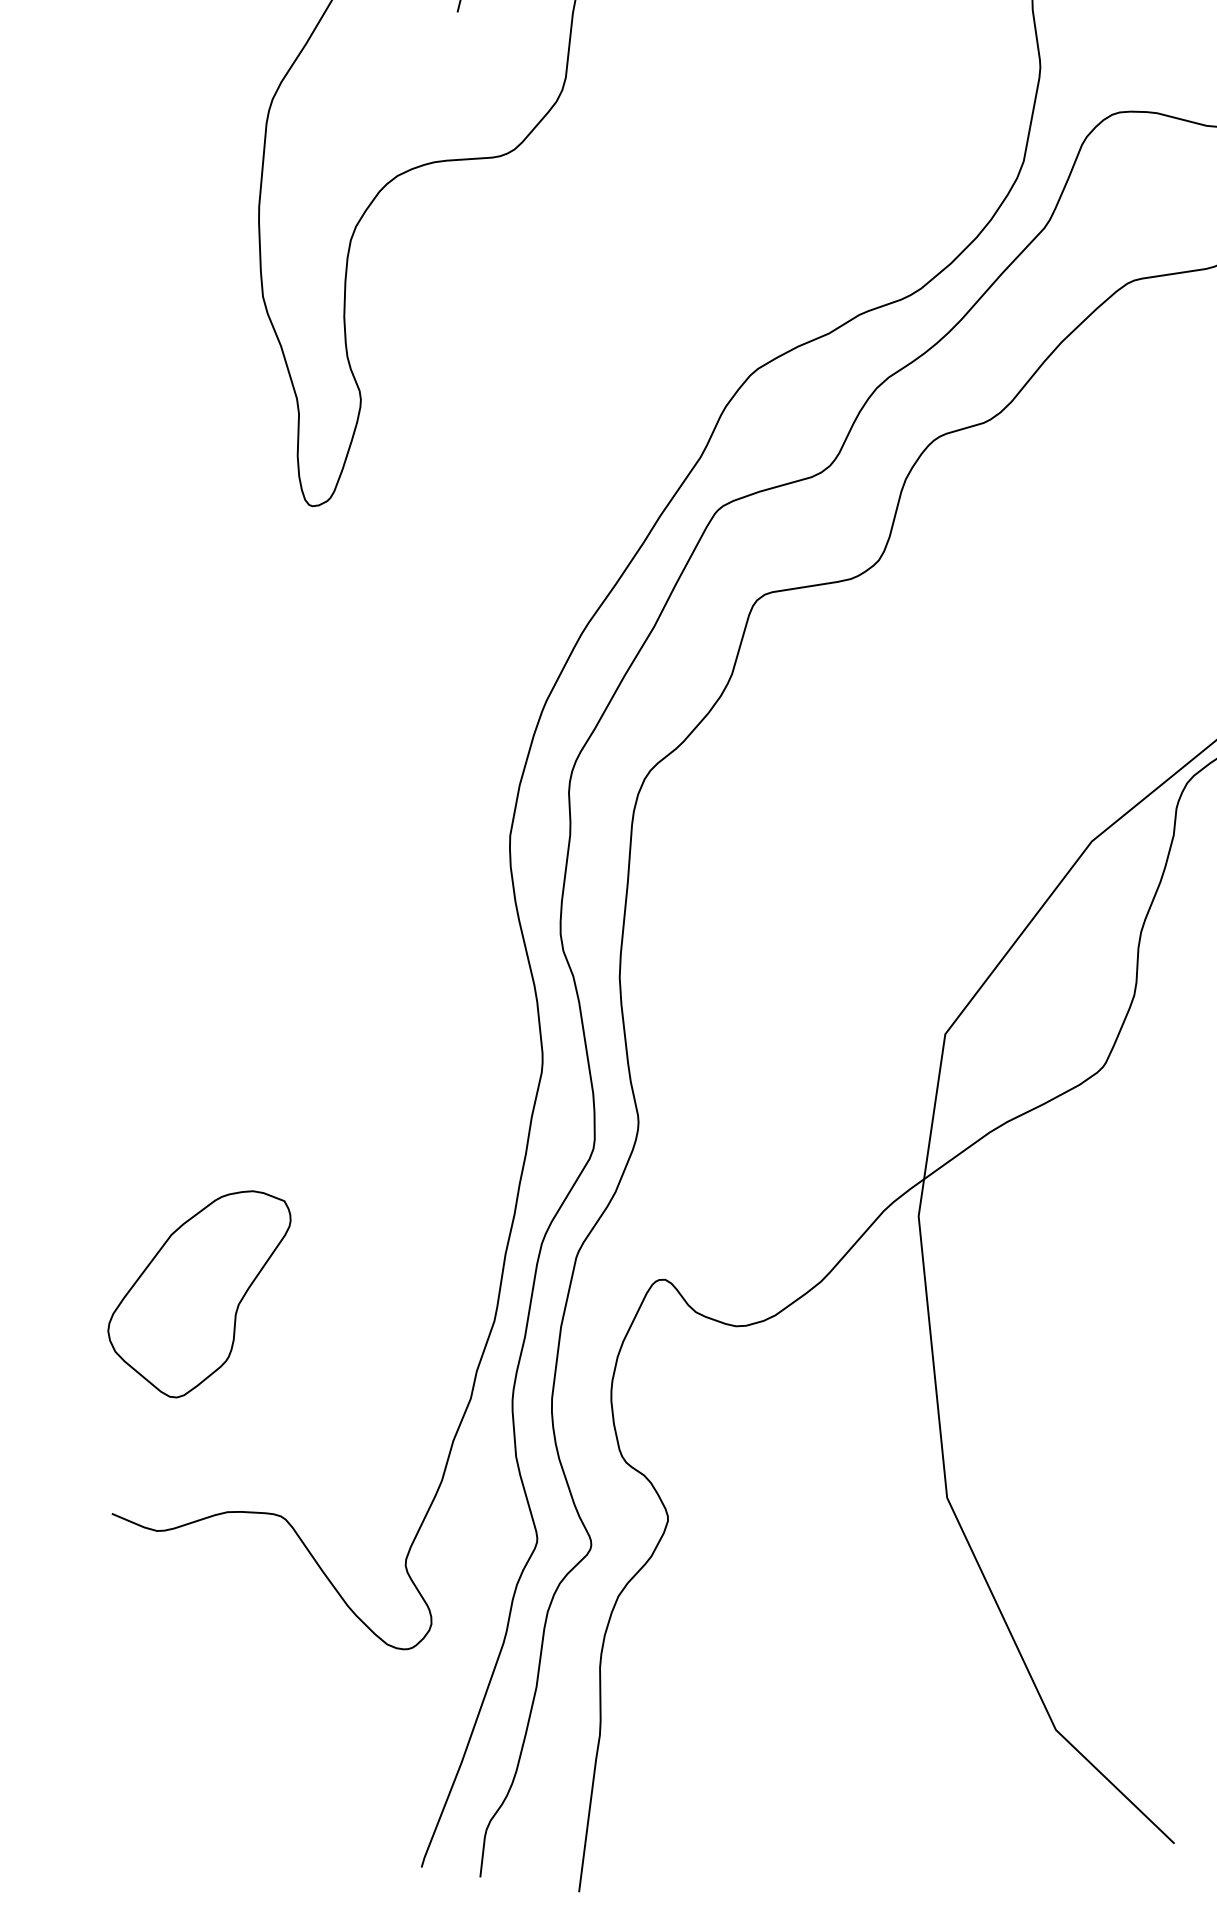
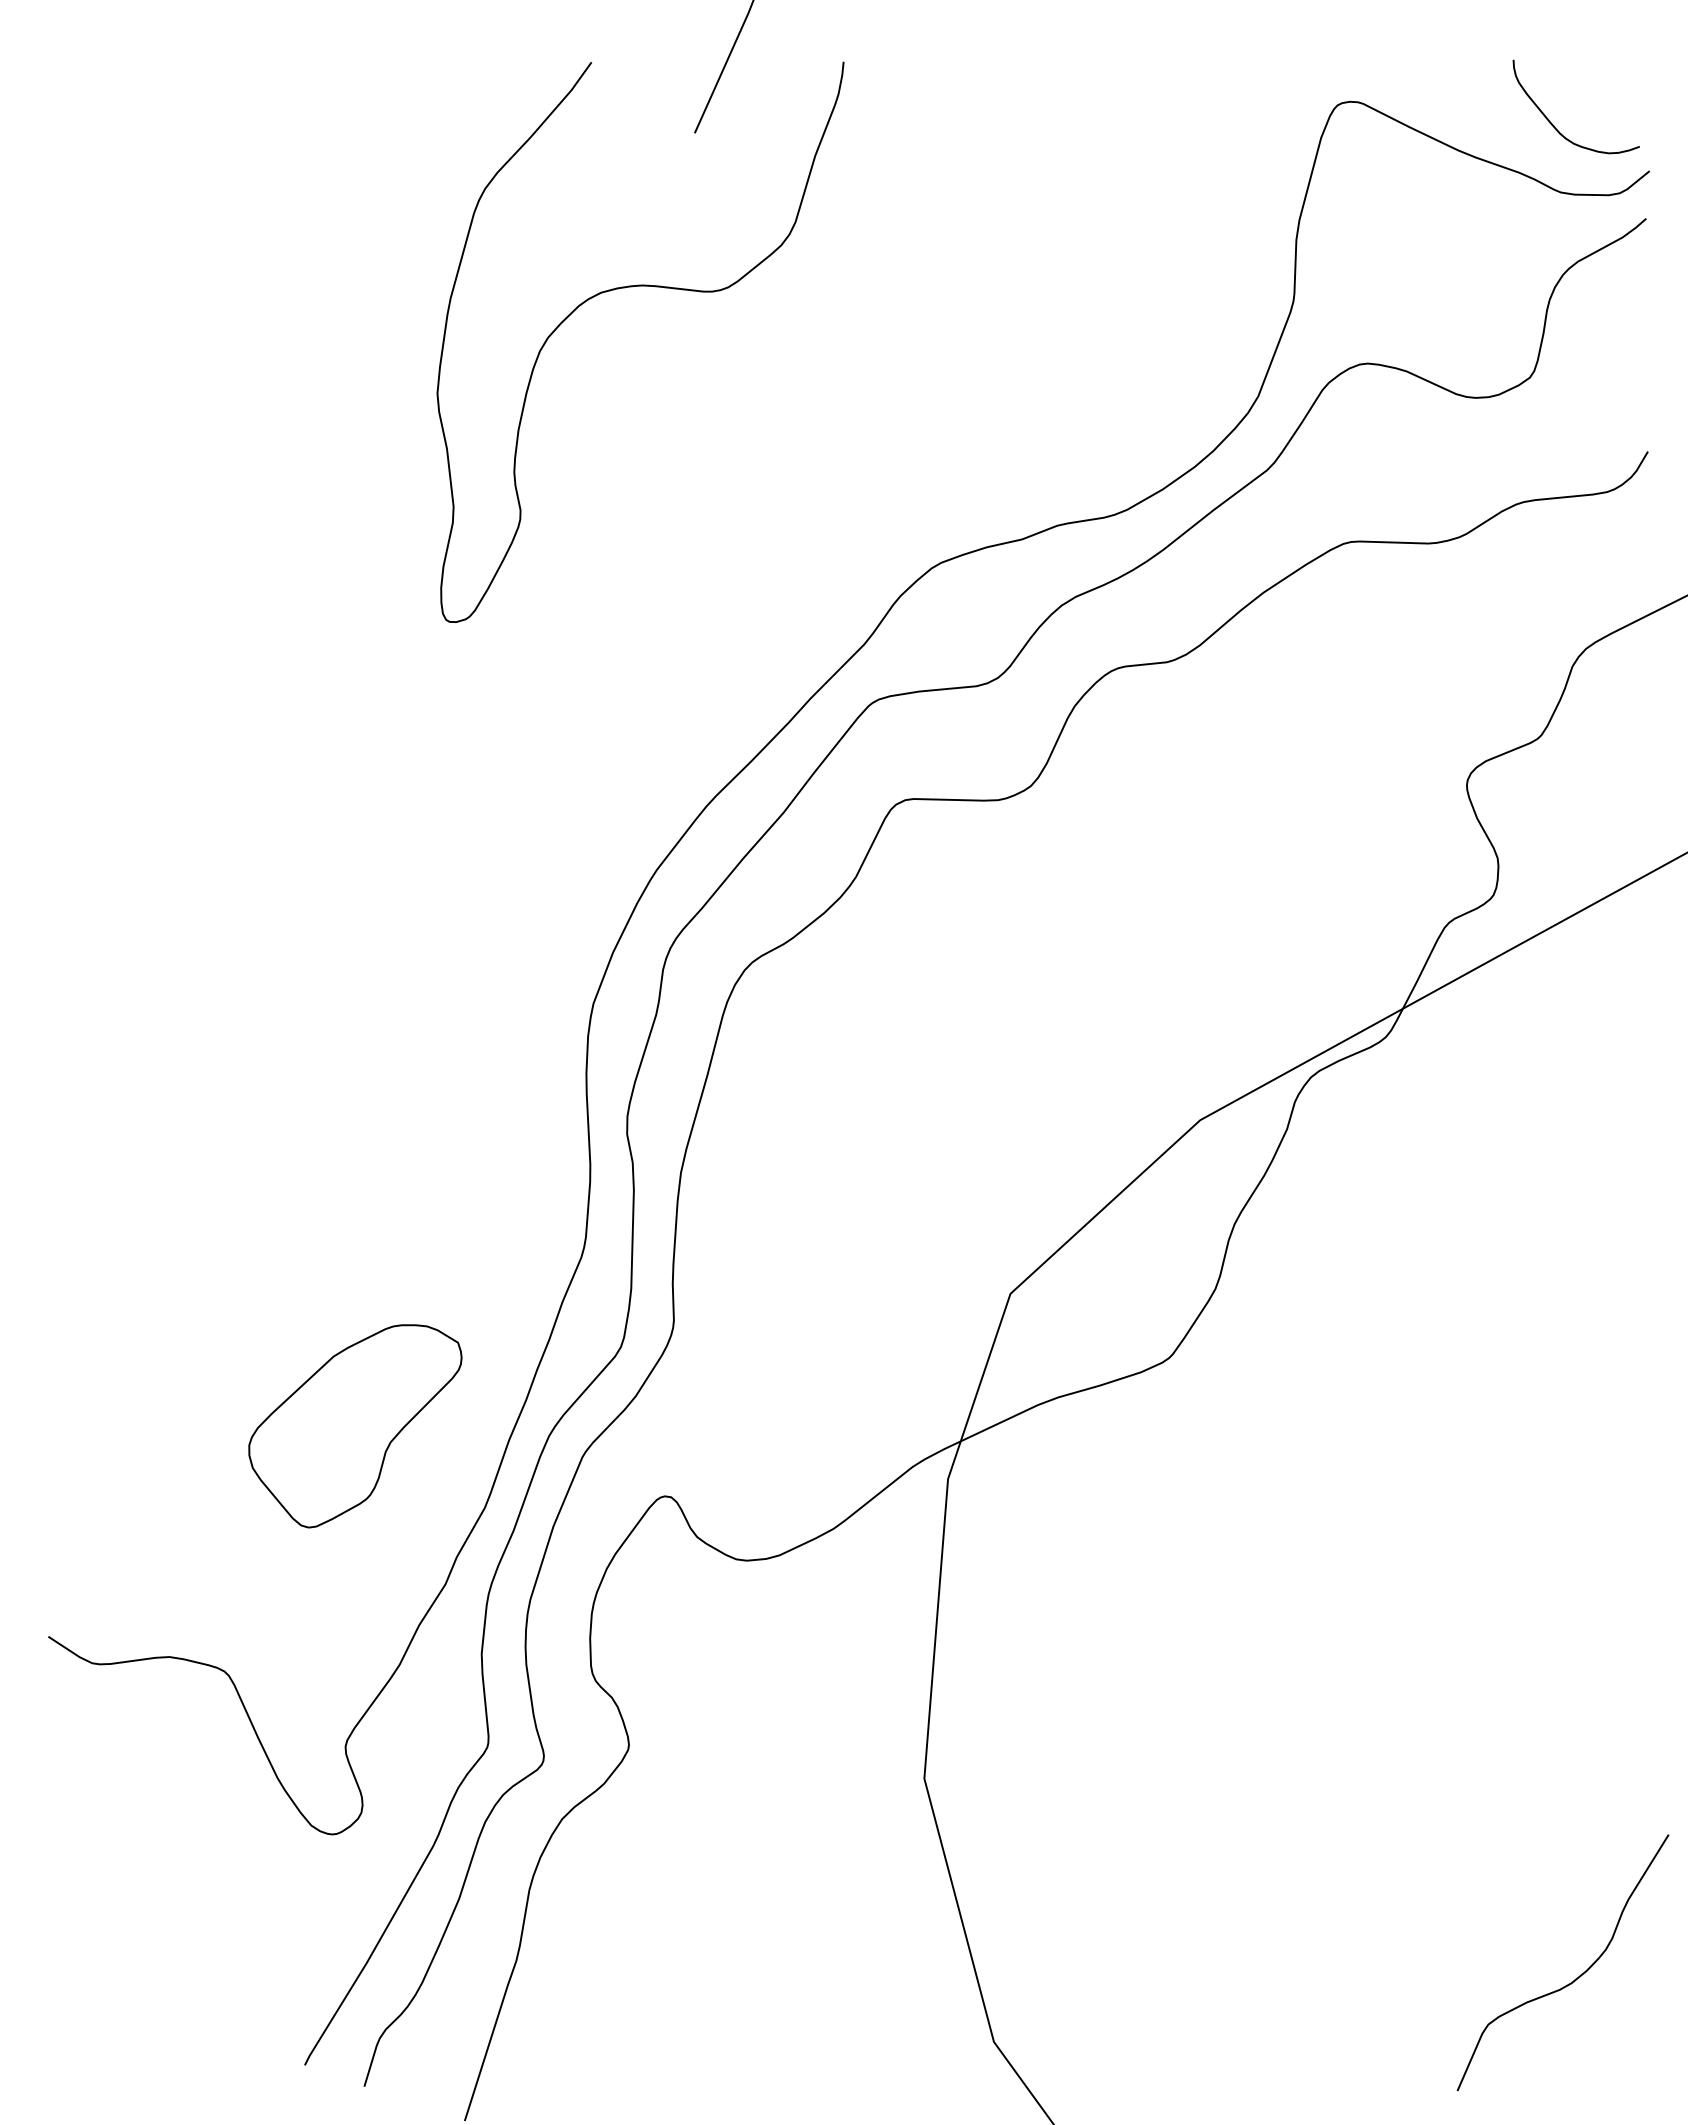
part: (203, 1295) -> (355, 1426), moved

